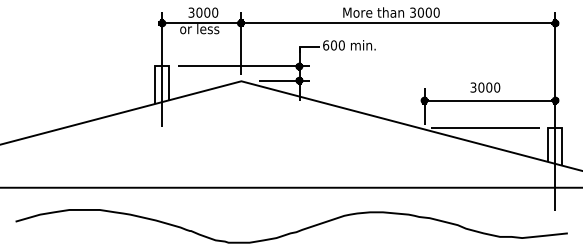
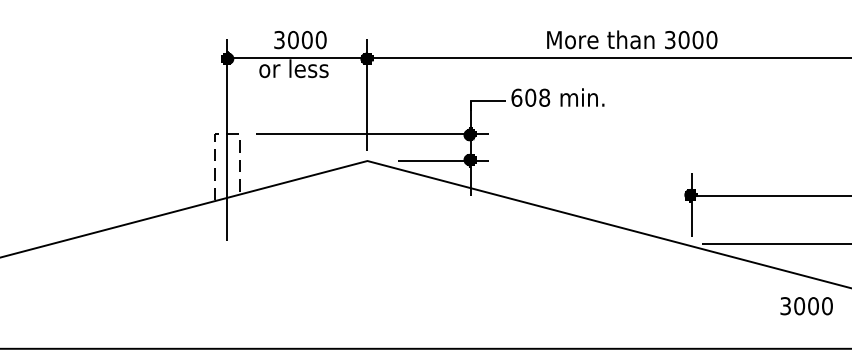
text: (341, 45) -> (544, 97), 600 -> 608
line: (160, 66) -> (224, 134), solid -> dashed
text: (485, 87) -> (806, 306), moved

